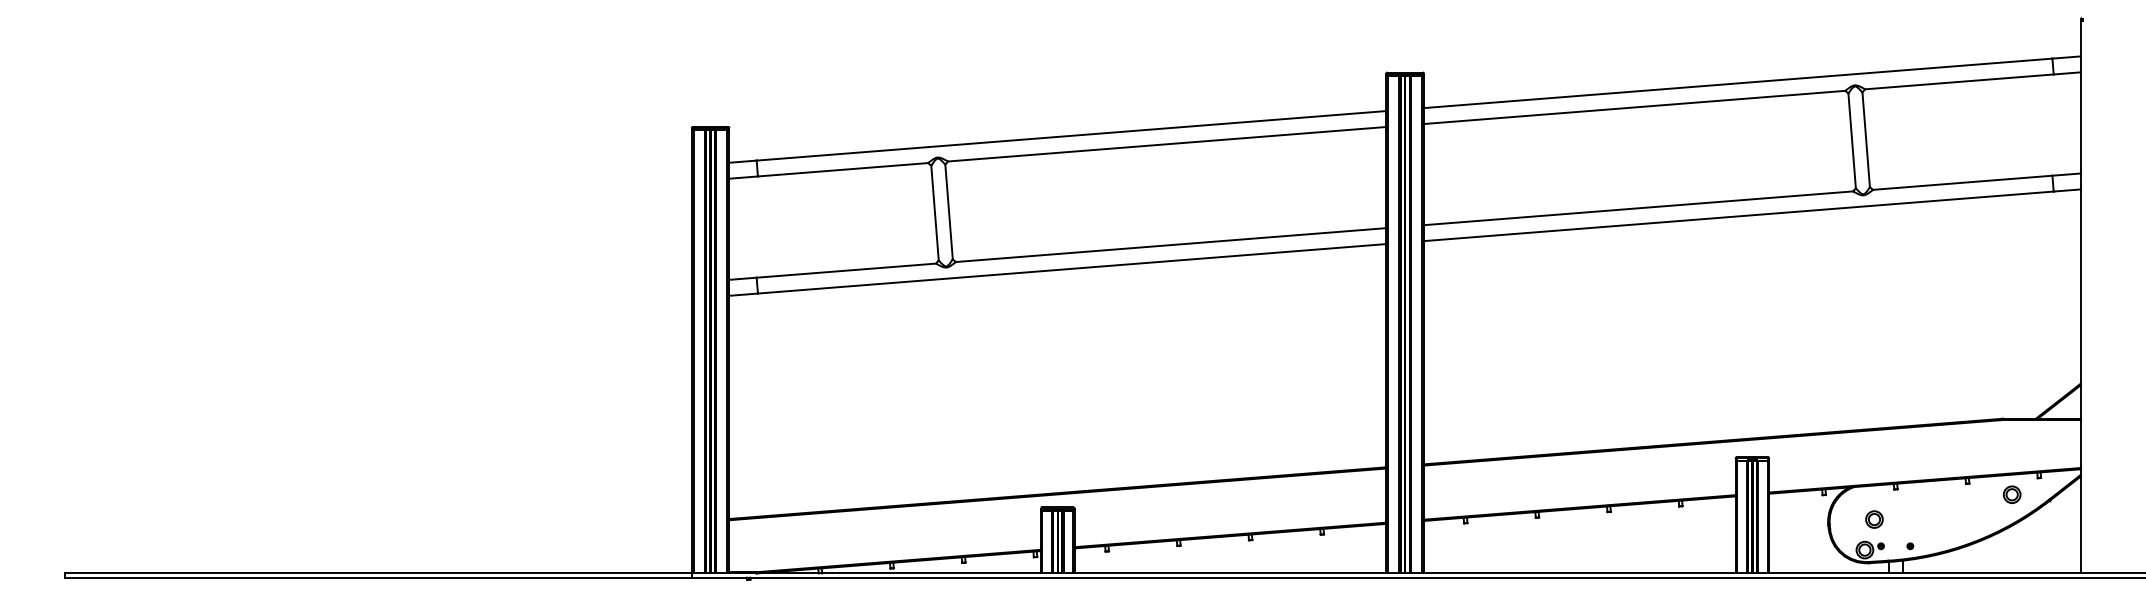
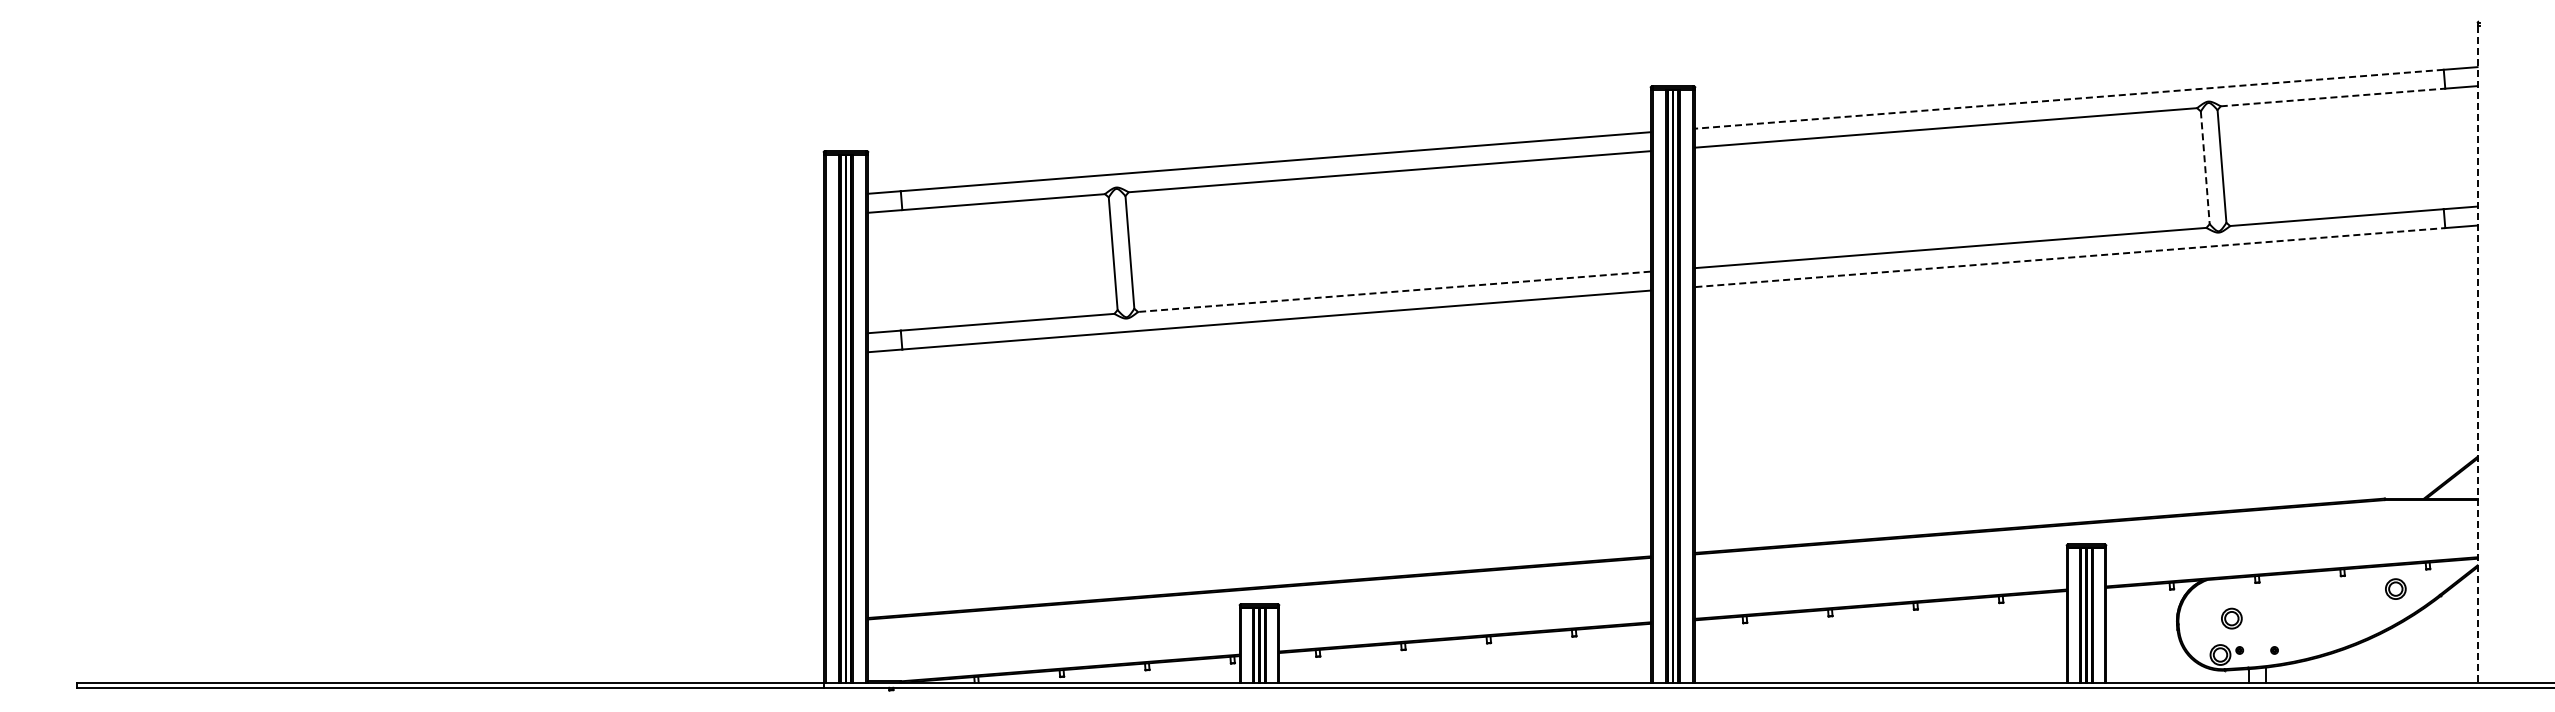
line: (1959, 81) -> (2333, 97), solid -> dashed
line: (1738, 83) -> (2069, 99), solid -> dashed
line: (1852, 140) -> (2205, 167), solid -> dashed
line: (1738, 216) -> (2070, 257), solid -> dashed
line: (1170, 244) -> (1393, 291), solid -> dashed
line: (2080, 297) -> (2477, 354), solid -> dashed

